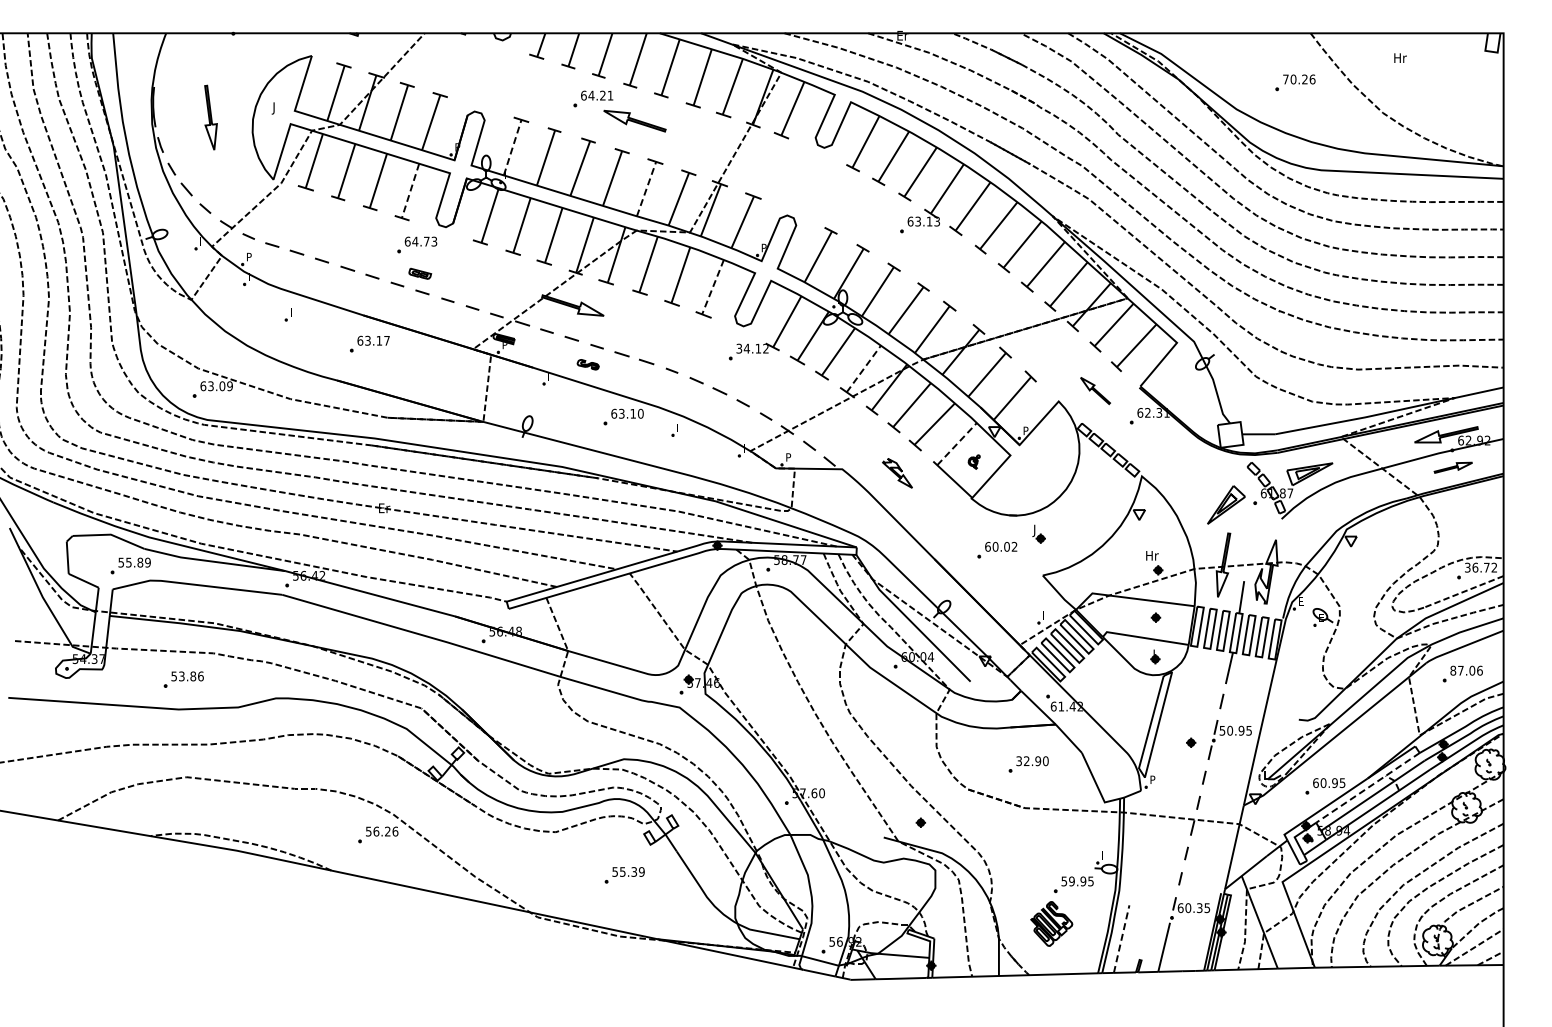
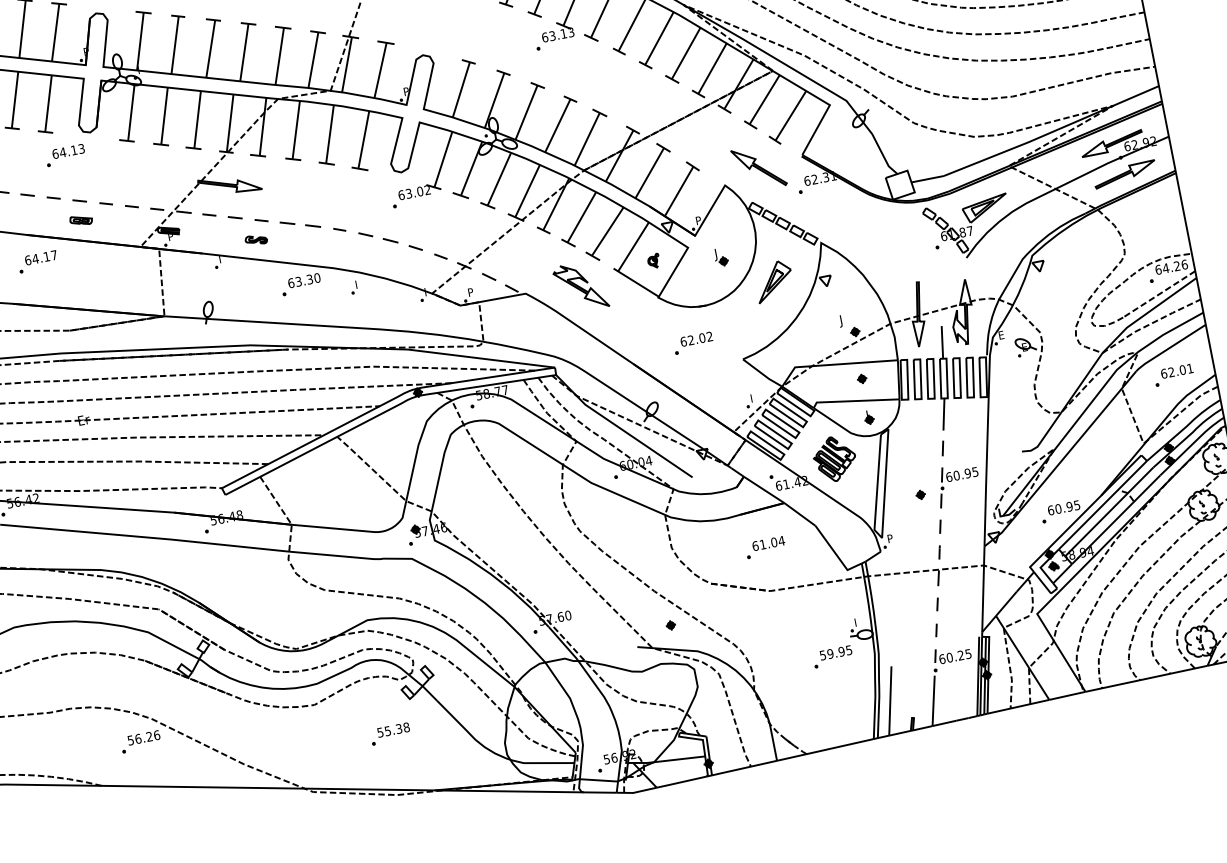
line: (512, 147) -> (140, 41), dashed -> solid
line: (646, 189) -> (279, 56), dashed -> solid
line: (410, 190) -> (48, 103), dashed -> solid
text: (426, 241) -> (73, 150), 64.73 -> 64.13
part: (420, 273) -> (81, 220), moved
line: (712, 287) -> (363, 140), dashed -> solid
text: (367, 340) -> (35, 258), 63.17 -> 64.17
text: (748, 348) -> (410, 193), 34.12 -> 63.02
line: (863, 368) -> (527, 190), dashed -> solid
part: (1095, 390) -> (759, 167), size x1.67
text: (632, 413) -> (309, 279), 63.10 -> 63.30
line: (957, 444) -> (634, 247), dashed -> solid
part: (1453, 467) -> (1125, 174), size x1.67
part: (897, 473) -> (580, 287), size x1.67
part: (1226, 504) -> (774, 280), moved
part: (1038, 533) -> (720, 256), moved
text: (995, 546) -> (690, 339), 60.02 -> 62.02
text: (1151, 557) -> (846, 320), Hr -> J
text: (1480, 567) -> (1170, 267), 36.72 -> 64.26
text: (1466, 670) -> (1177, 370), 87.06 -> 62.01
text: (1222, 730) -> (949, 476), 50.95 -> 60.95
text: (1032, 761) -> (768, 543), 32.90 -> 61.04
line: (1367, 788) -> (1102, 505), dashed -> solid
text: (641, 871) -> (406, 727), 55.39 -> 55.38
text: (1199, 908) -> (960, 655), 60.35 -> 60.25
part: (1051, 923) -> (834, 458), moved
line: (1121, 939) -> (890, 701), dashed -> solid

